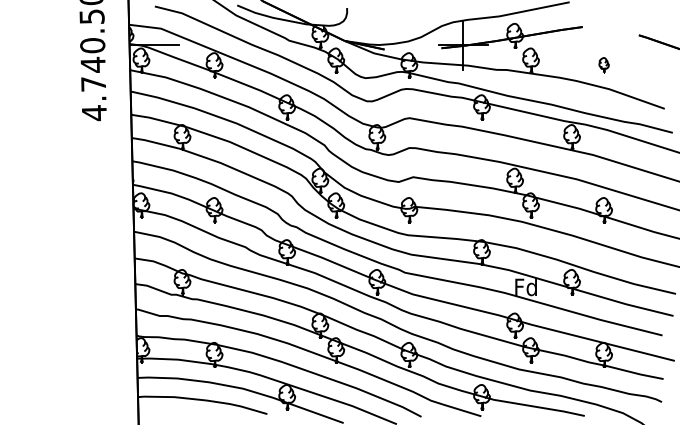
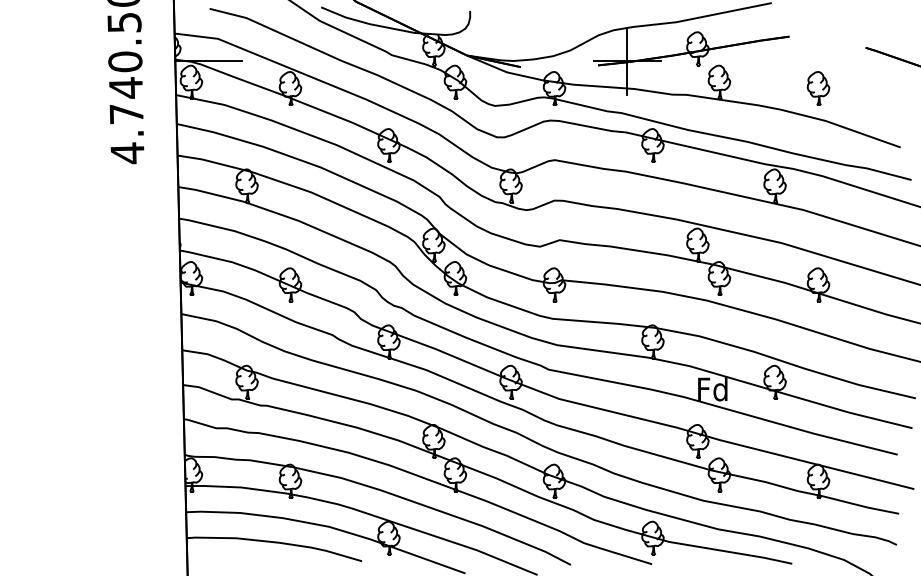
part: (604, 65) -> (818, 88), size x1.67

